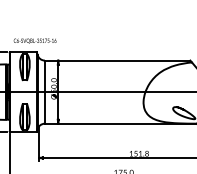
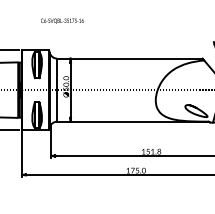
text: (35, 40) -> (62, 20), moved

